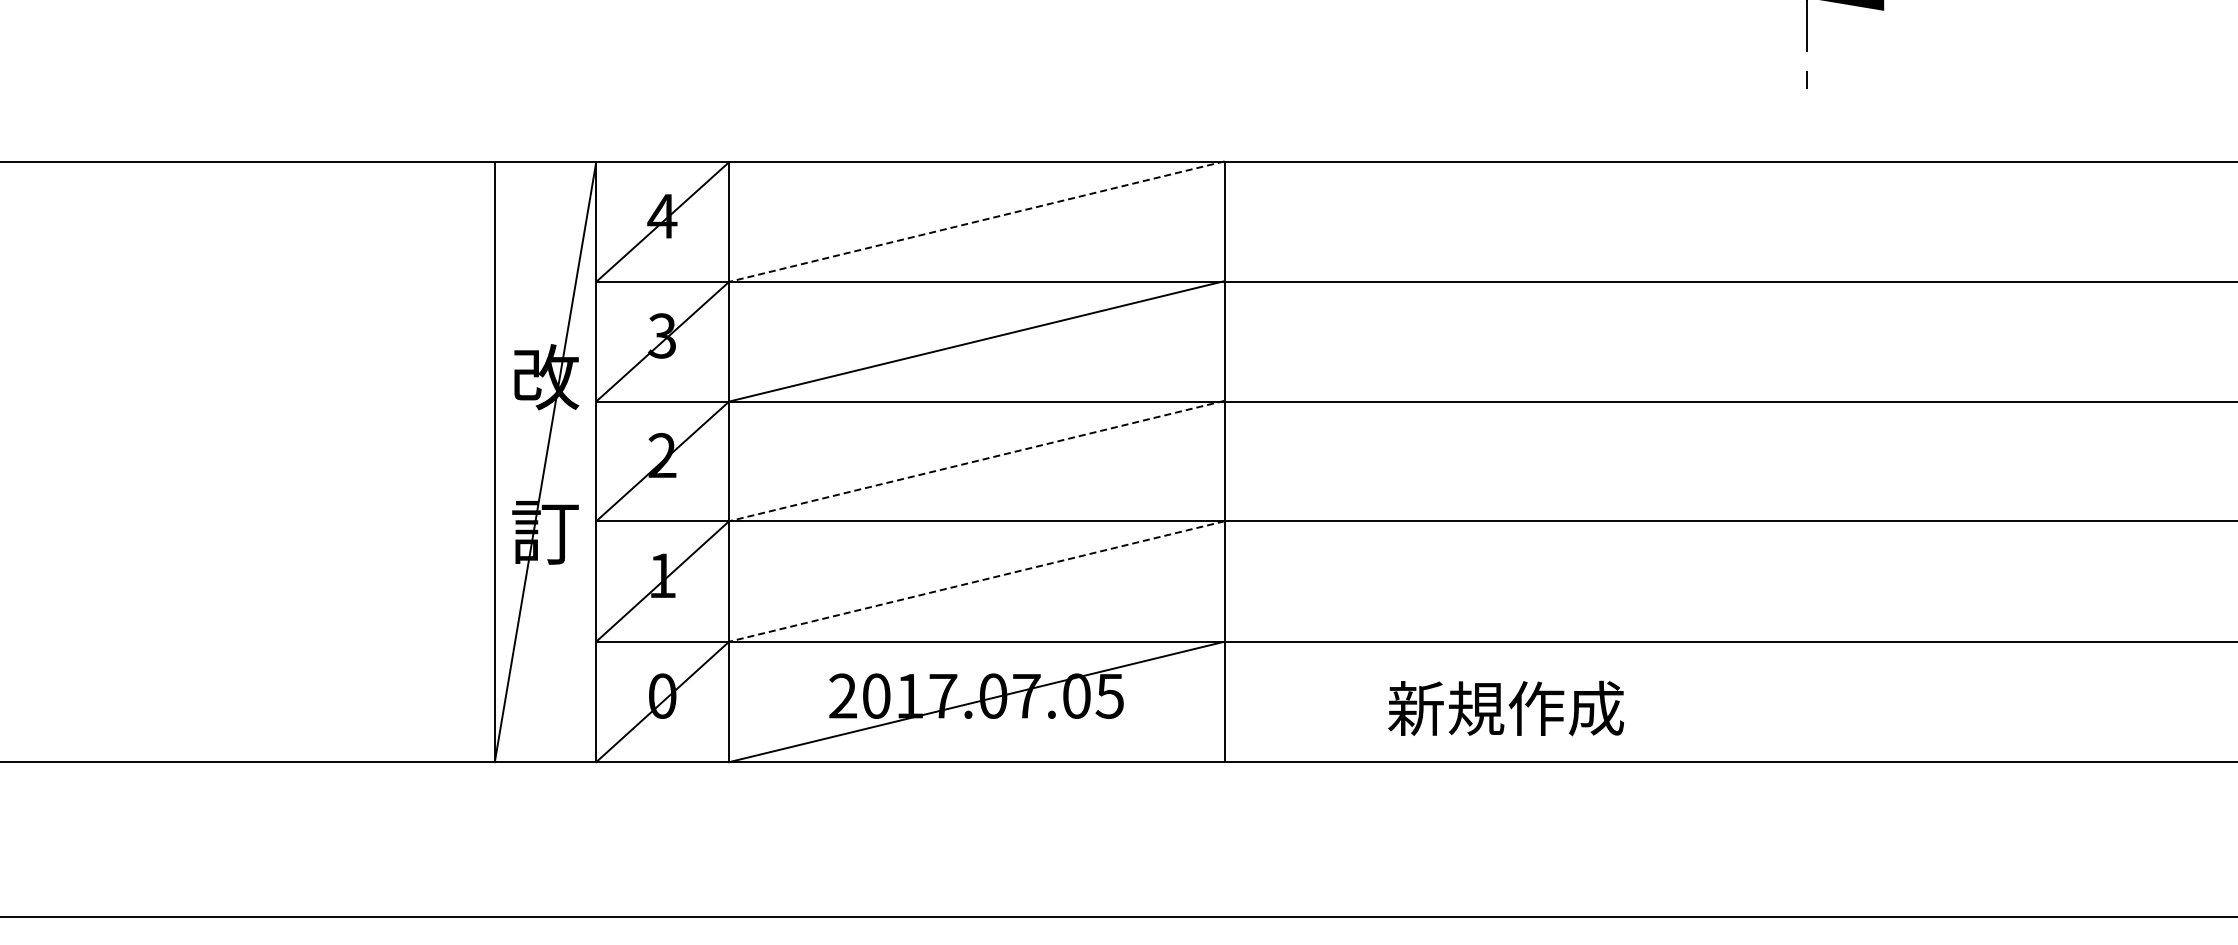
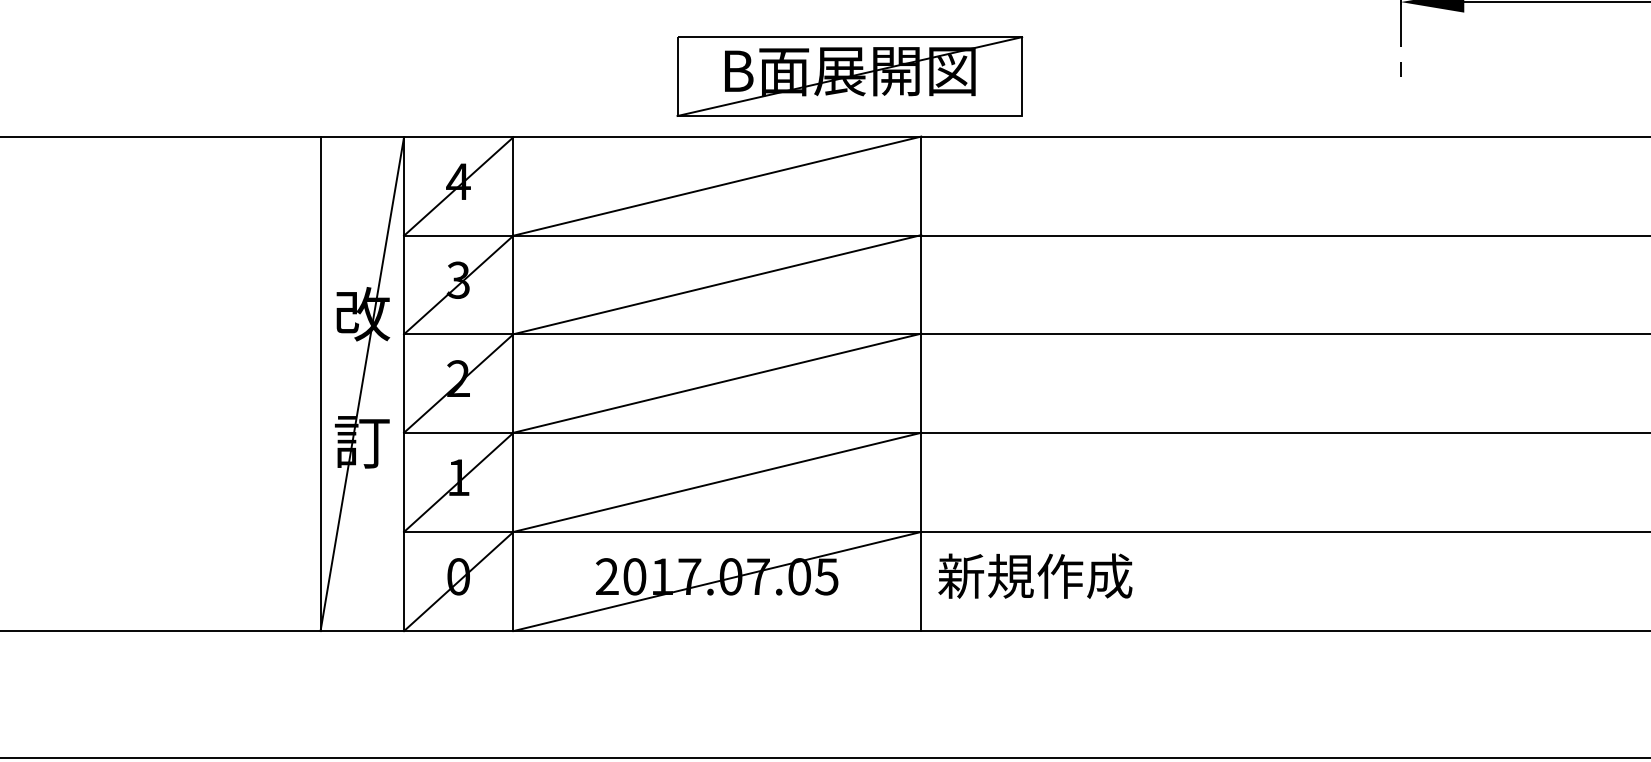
part: (1137, 88) -> (849, 76), added
line: (976, 221) -> (717, 186), dashed -> solid
line: (976, 461) -> (717, 383), dashed -> solid
line: (976, 581) -> (717, 482), dashed -> solid
text: (1505, 708) -> (1034, 576), moved

